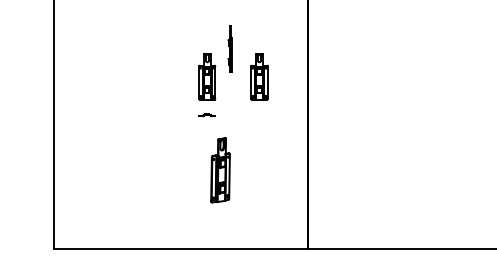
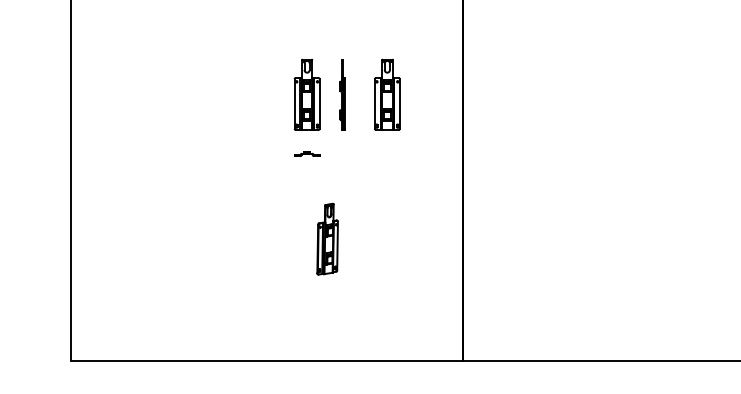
part: (229, 48) -> (341, 94), moved
part: (220, 170) -> (327, 239), size x0.71

